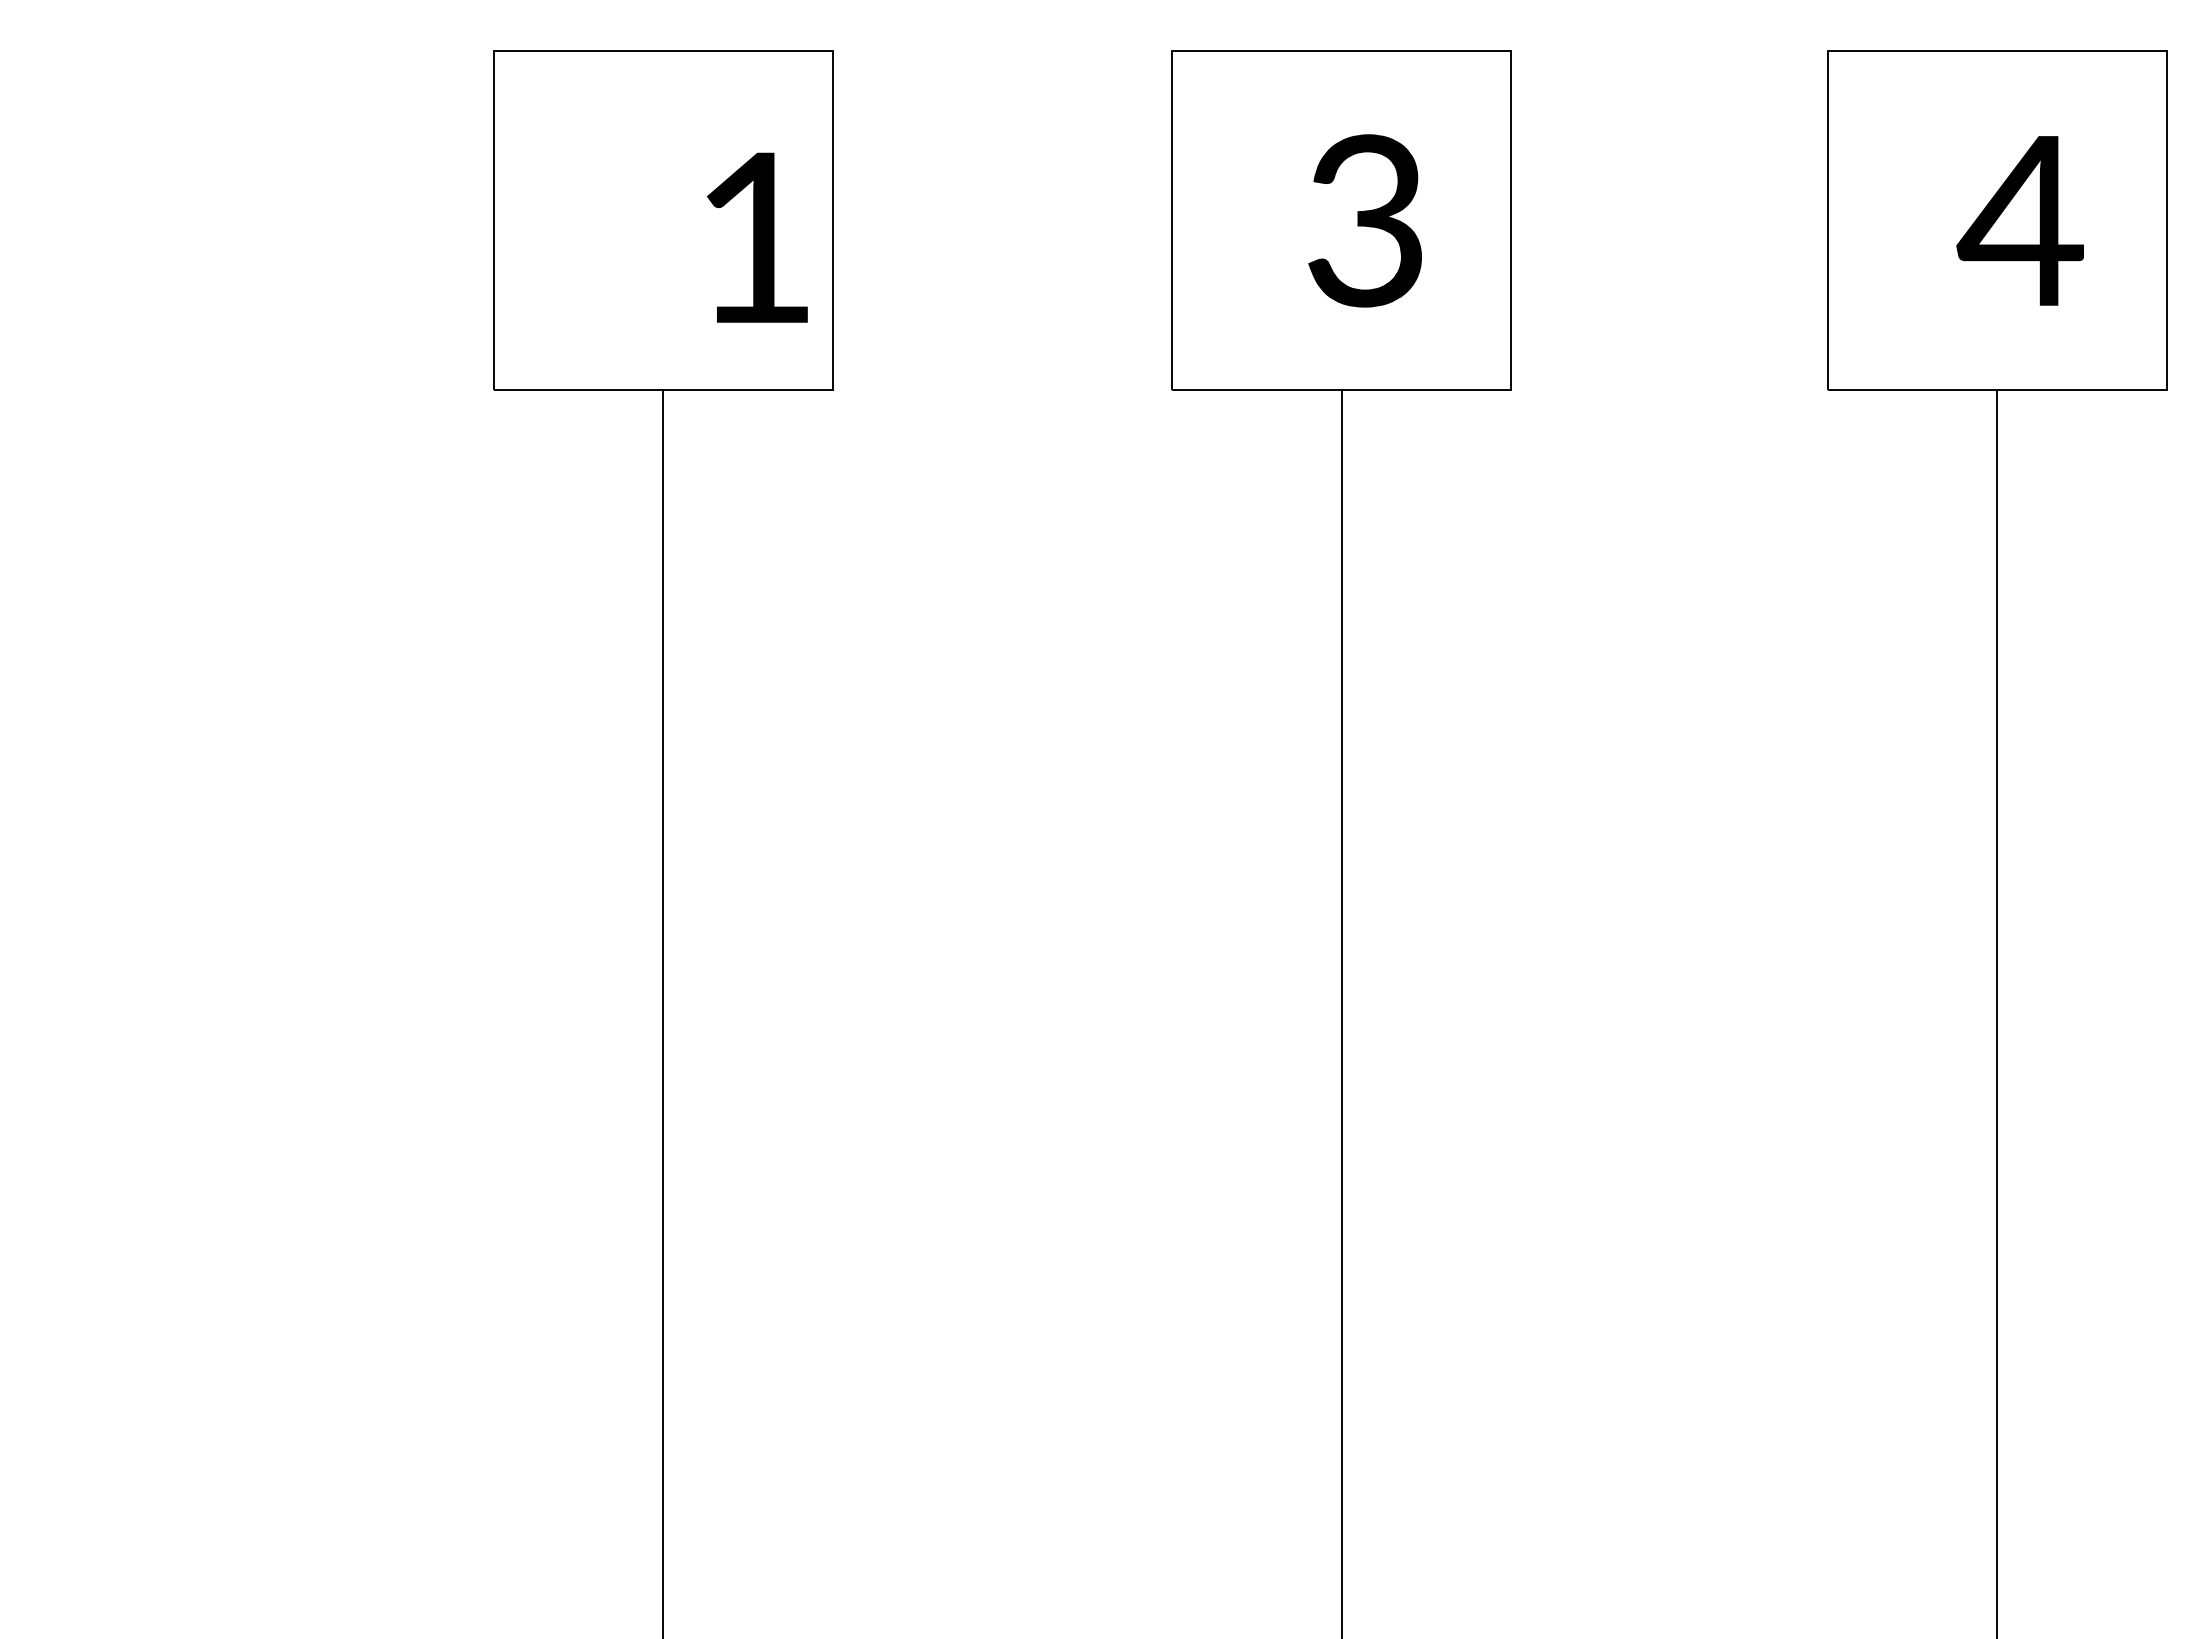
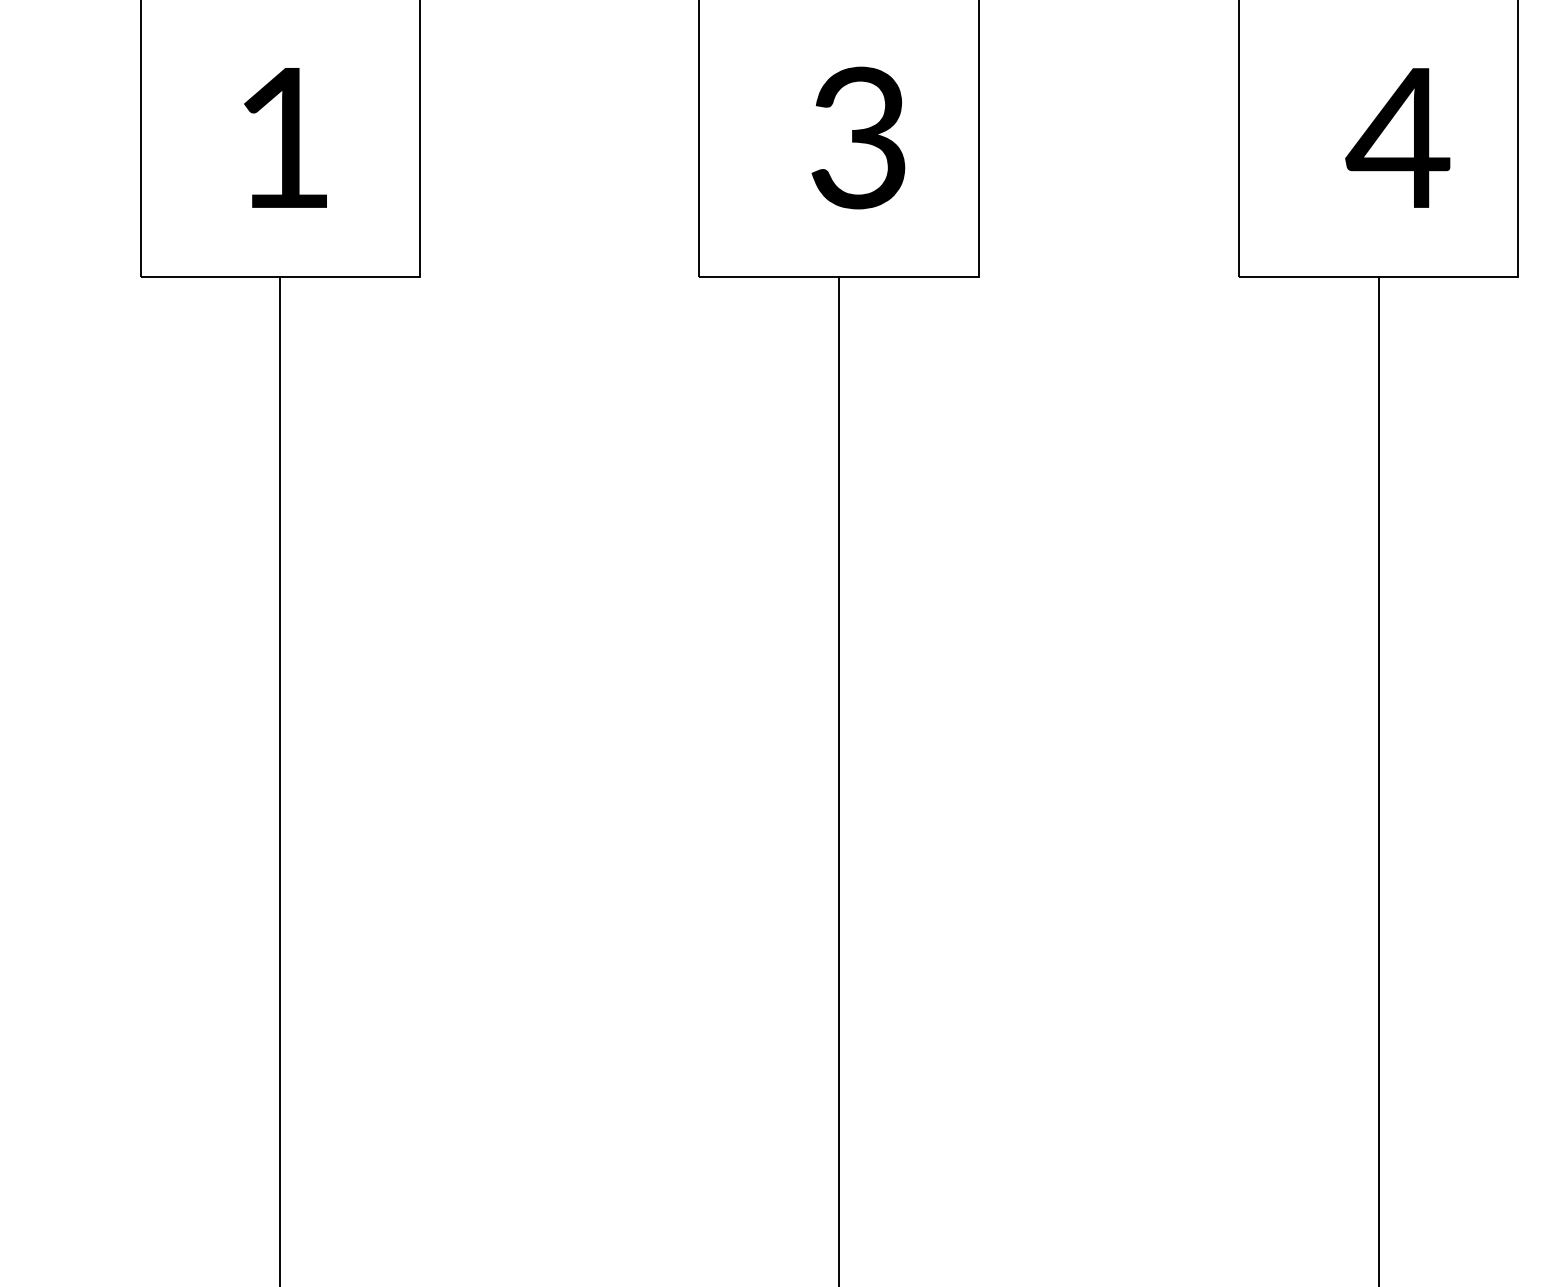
text: (757, 237) -> (285, 137), moved

